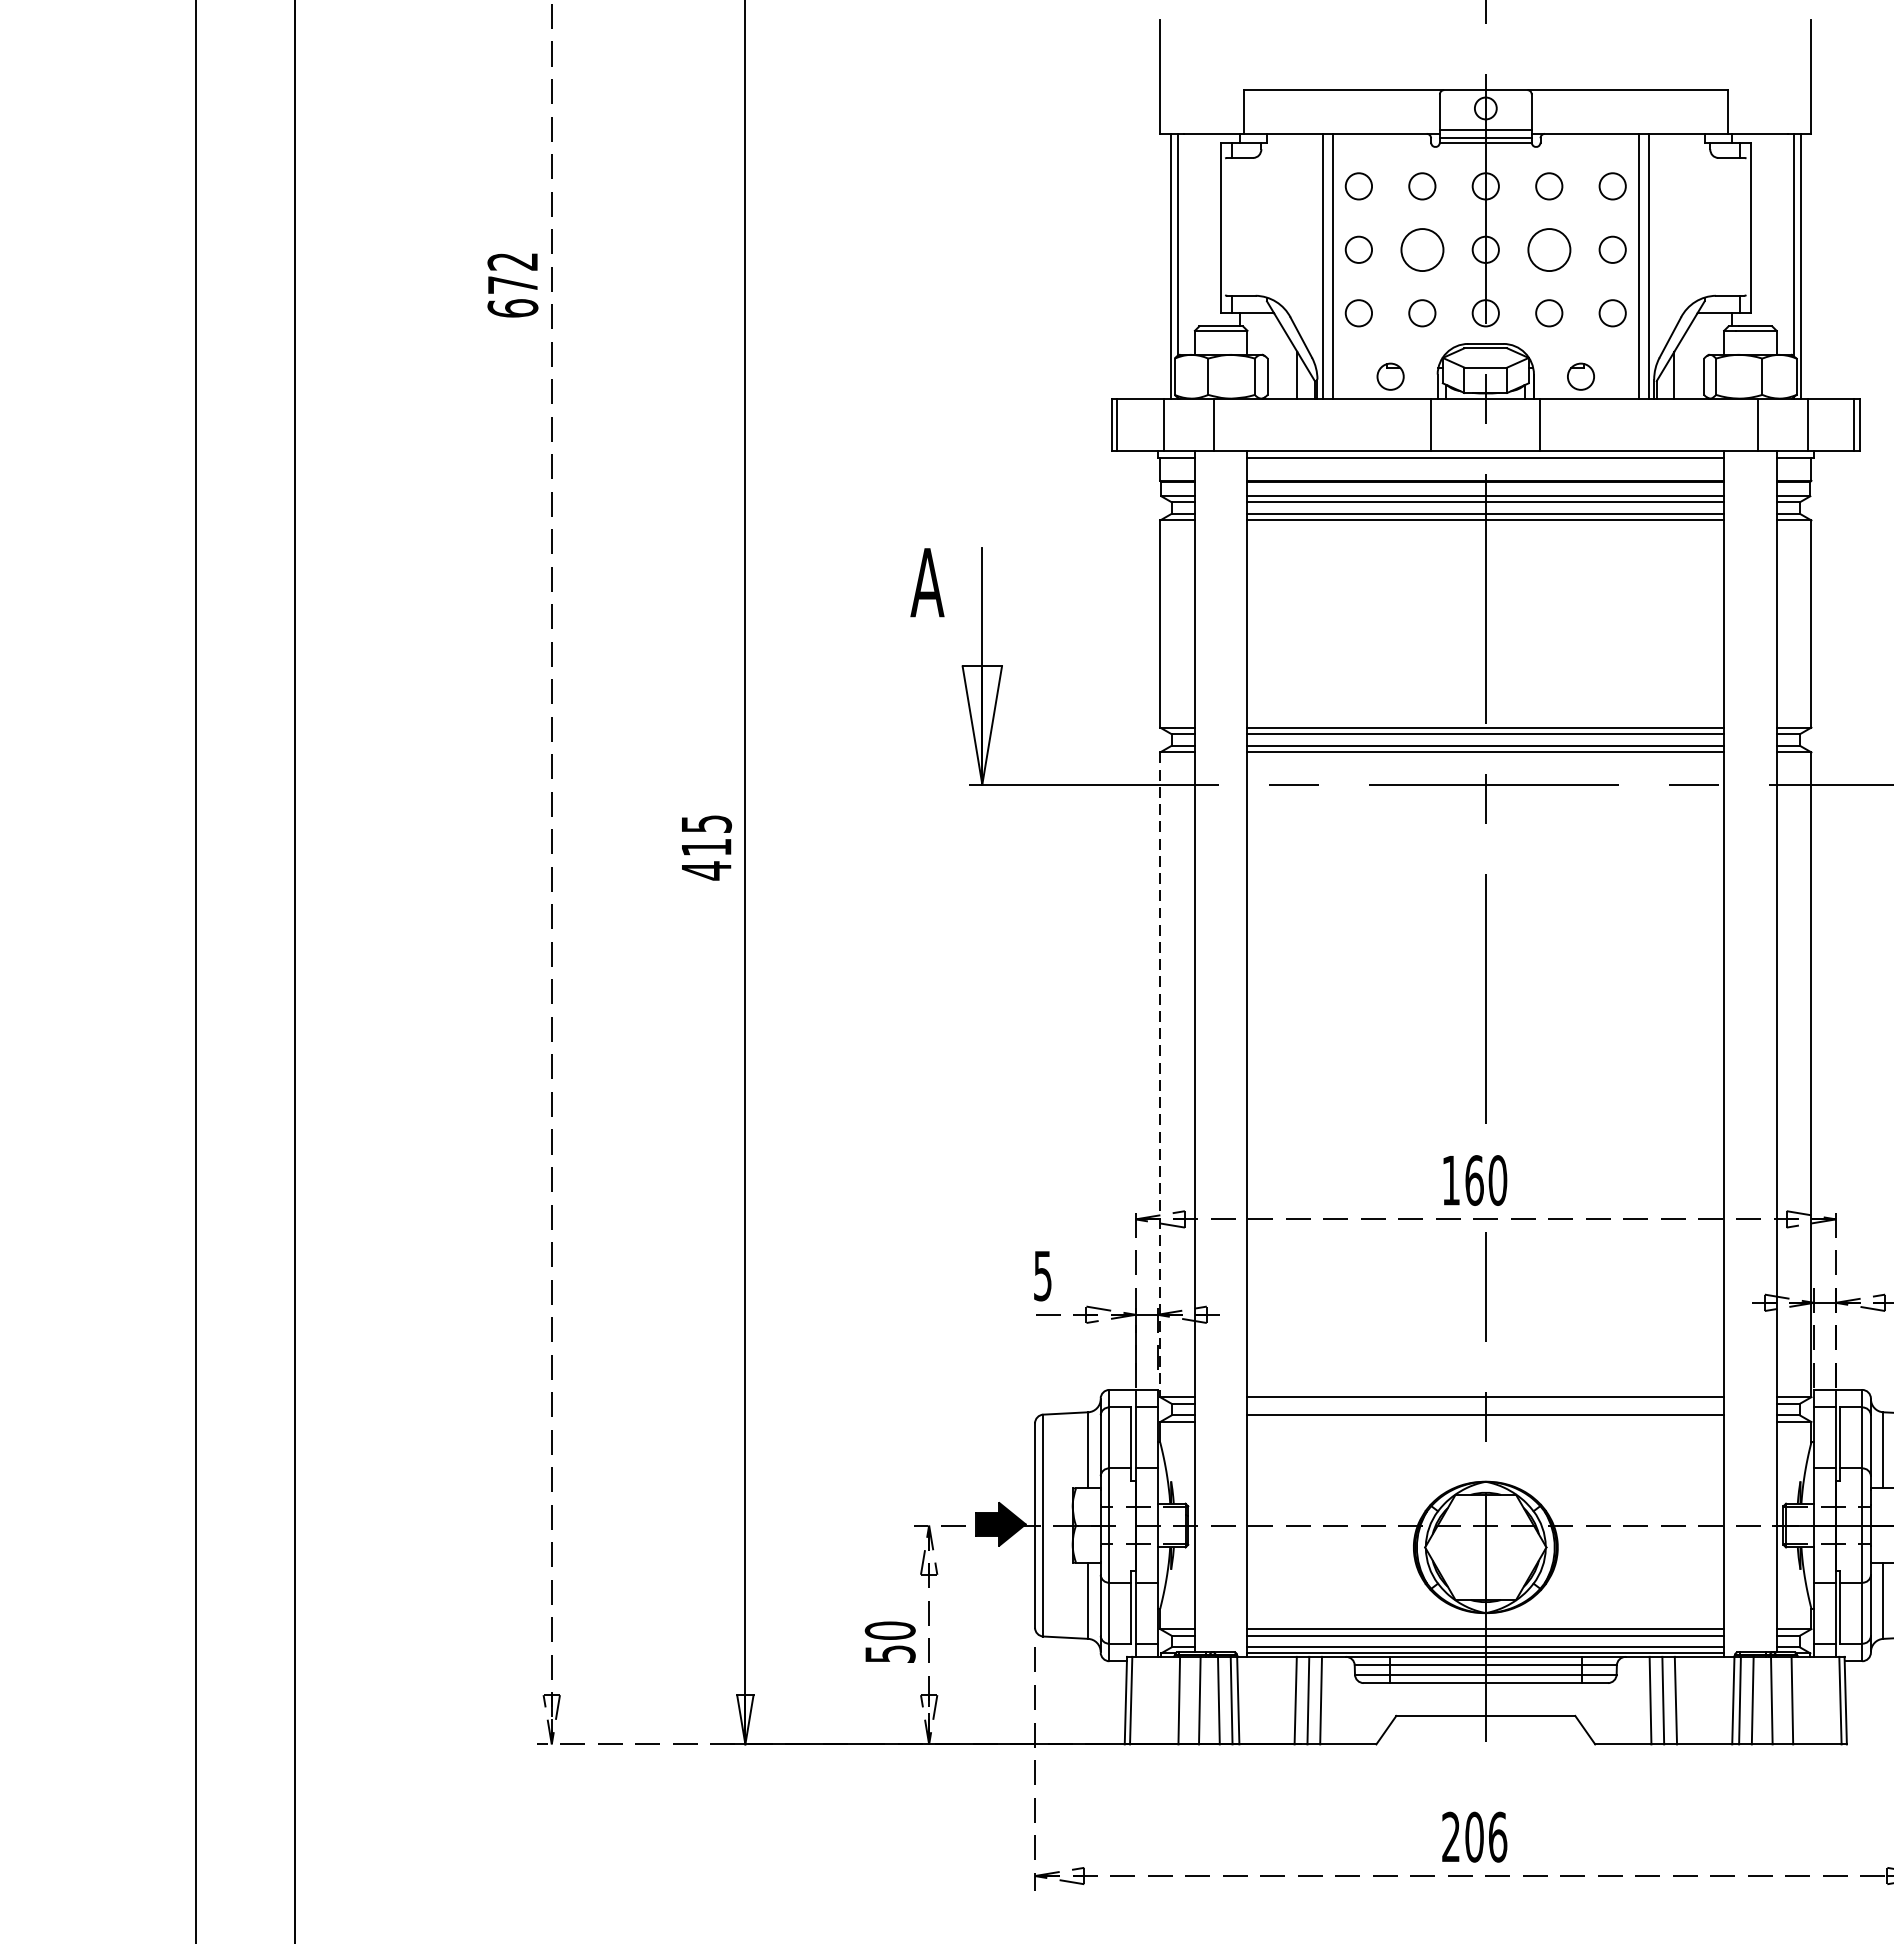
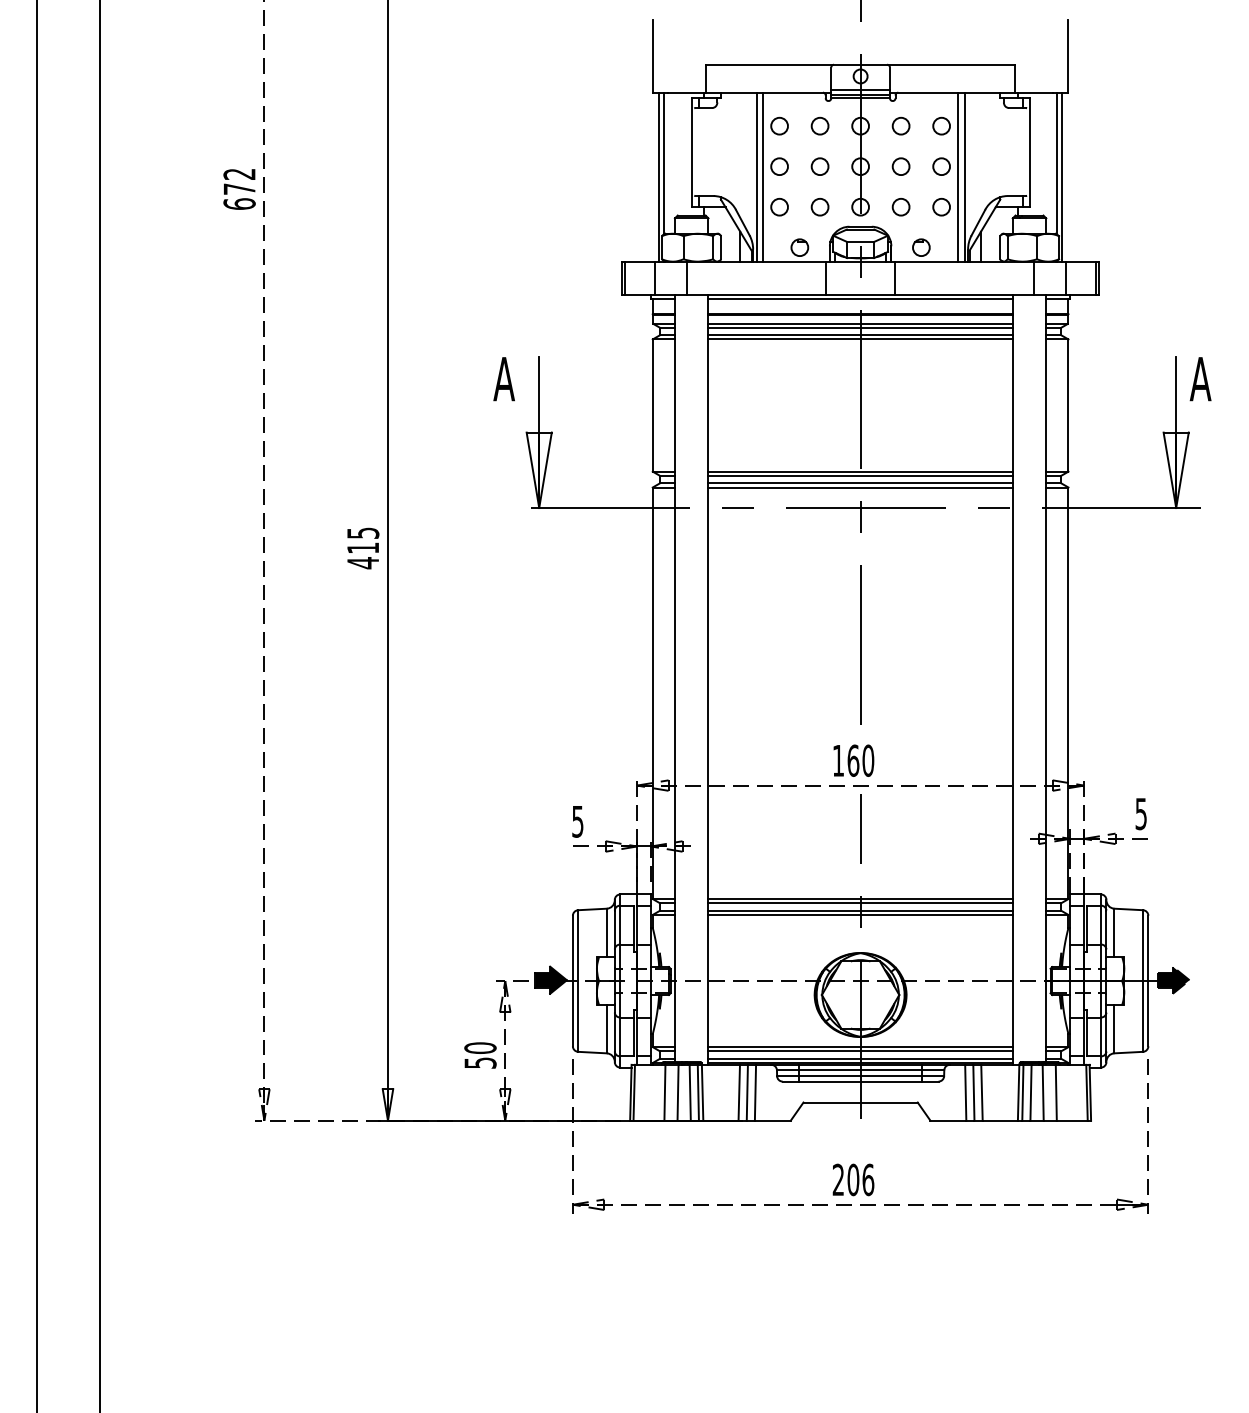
circle: (1421, 249) -> (819, 166), size x0.62
circle: (1548, 249) -> (900, 166), size x0.62
line: (1159, 1075) -> (652, 693), dashed -> solid
line: (1485, 1404) -> (860, 903), added
line: (1485, 1421) -> (860, 914), added

